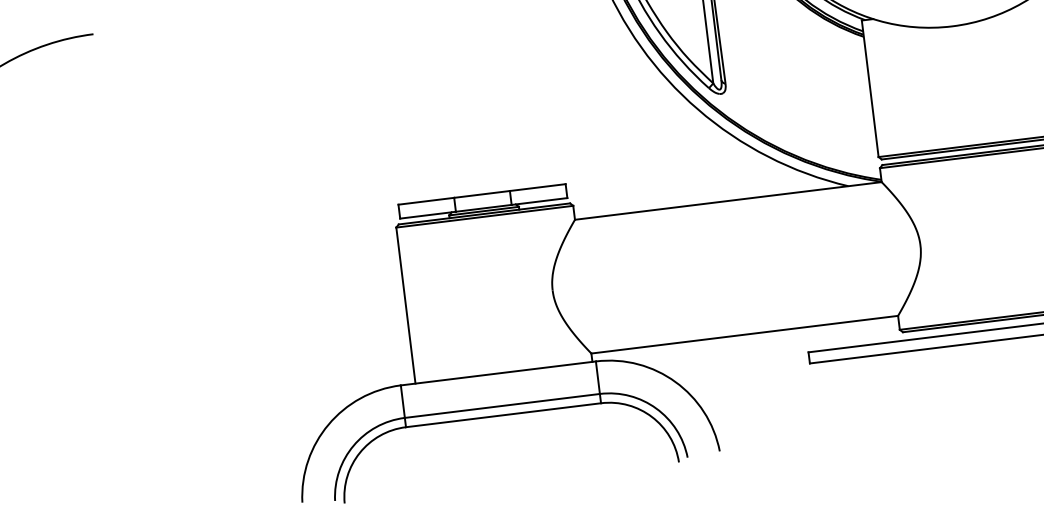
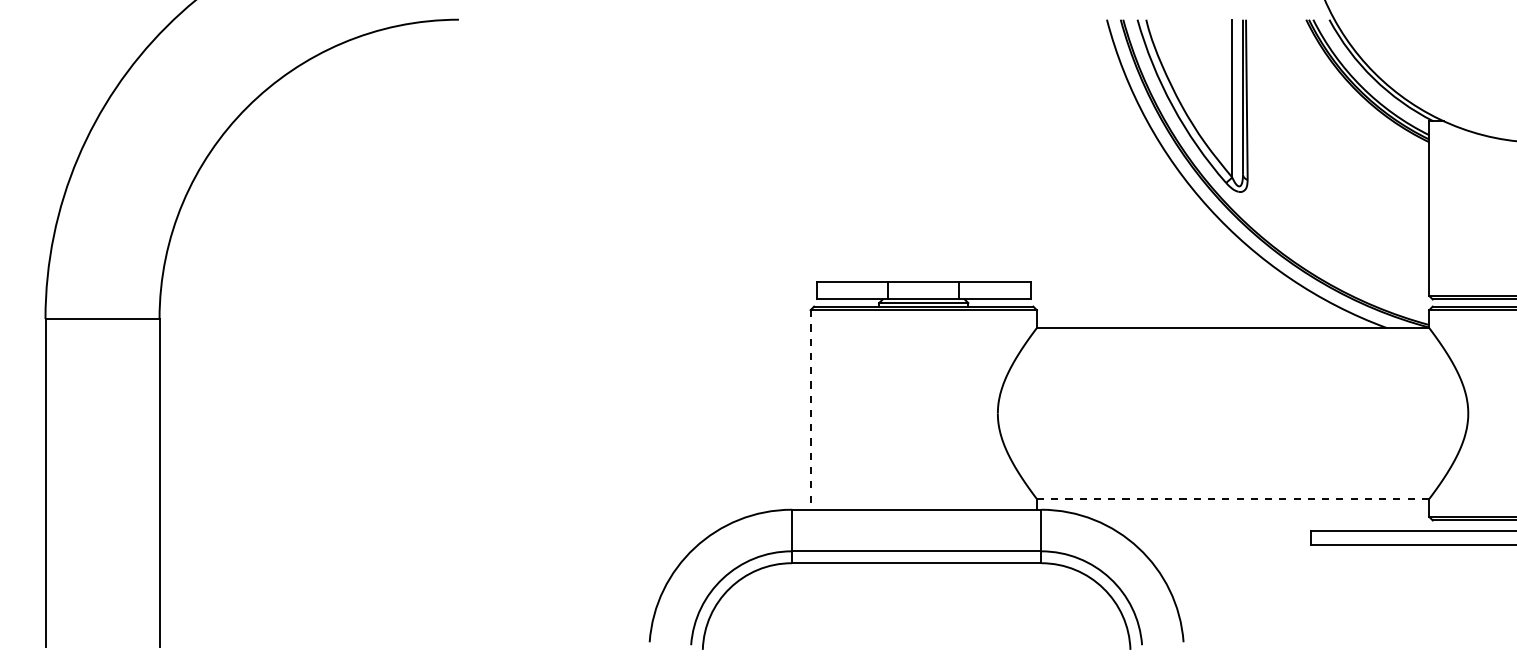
line: (405, 305) -> (810, 409), solid -> dashed
line: (745, 335) -> (1233, 499), solid -> dashed

